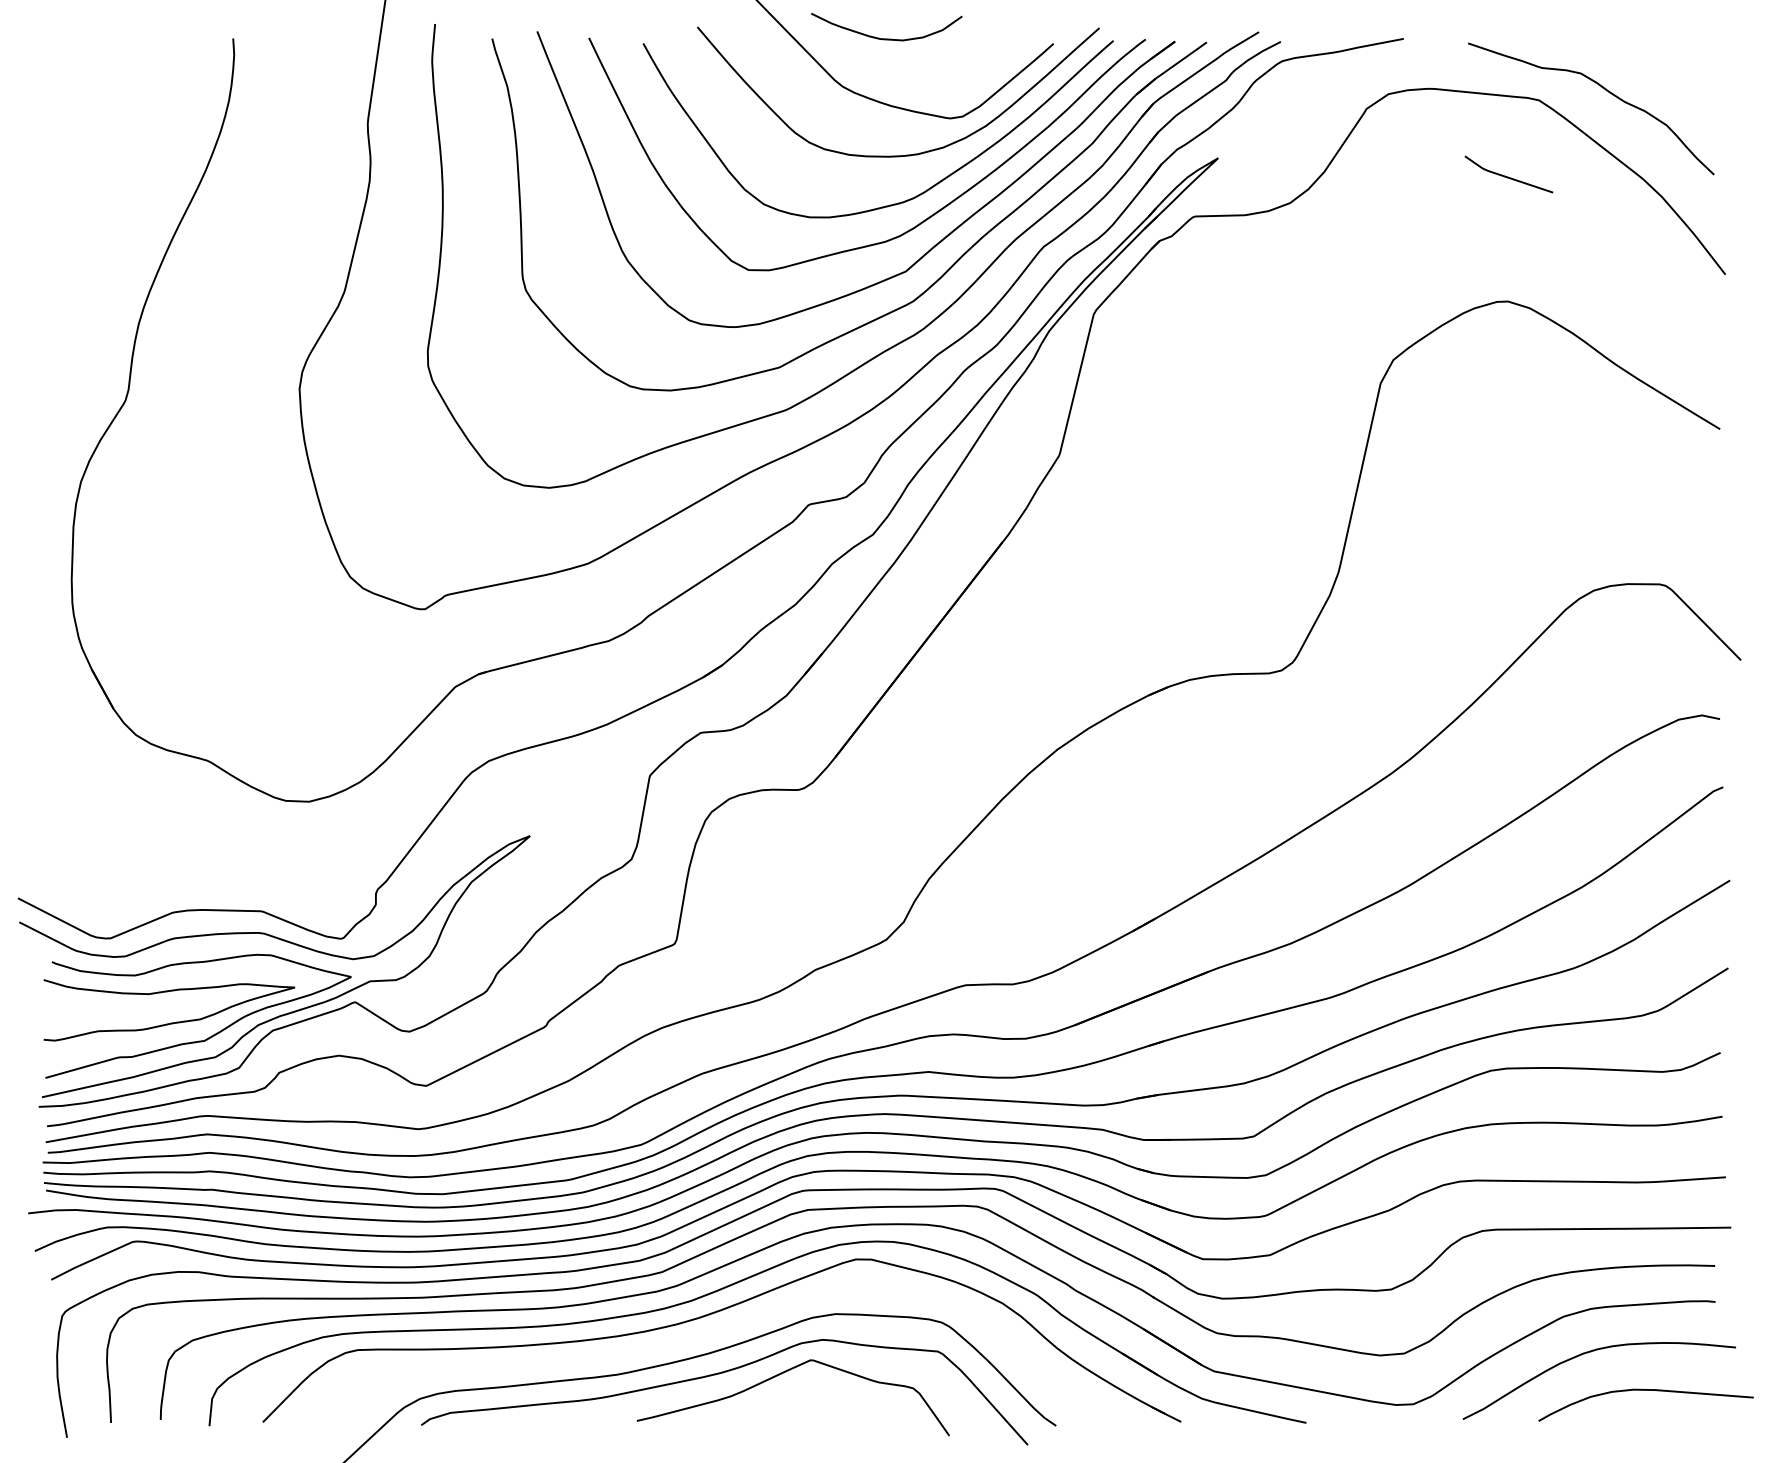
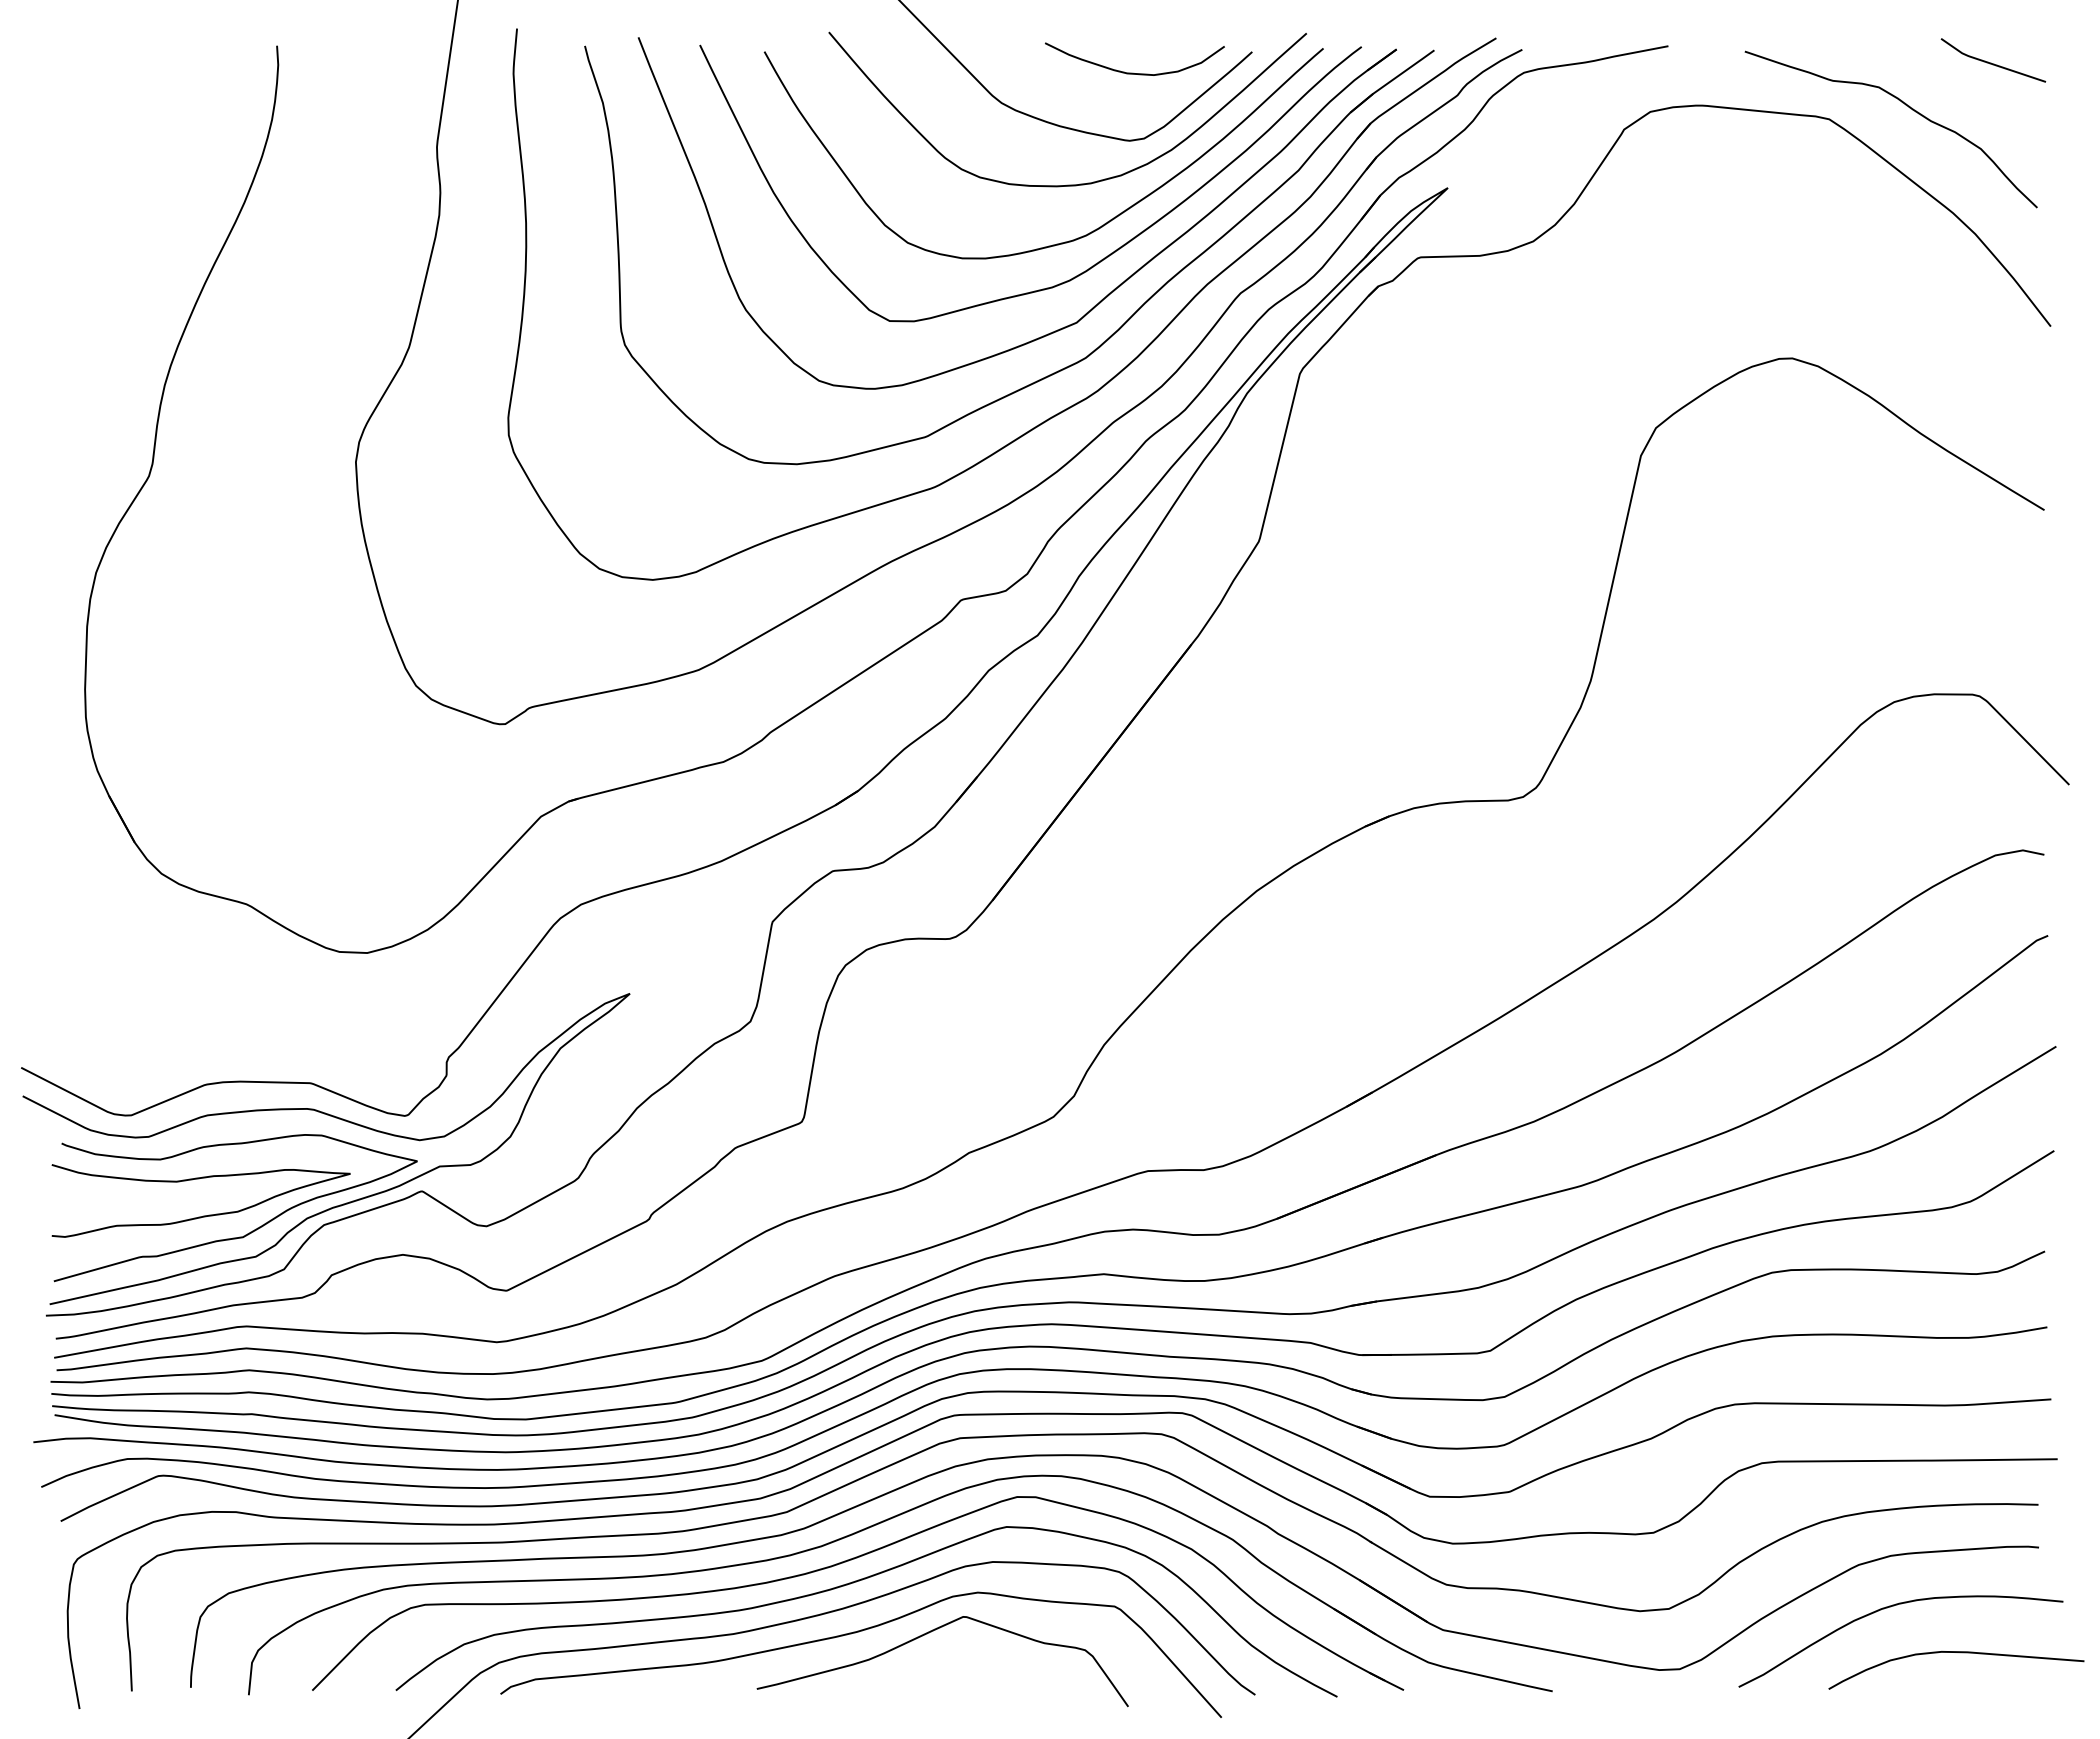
curve: (885, 38) -> (1133, 72), moved
line: (1507, 176) -> (1991, 62), moved
curve: (720, 1331) -> (856, 1582), added

